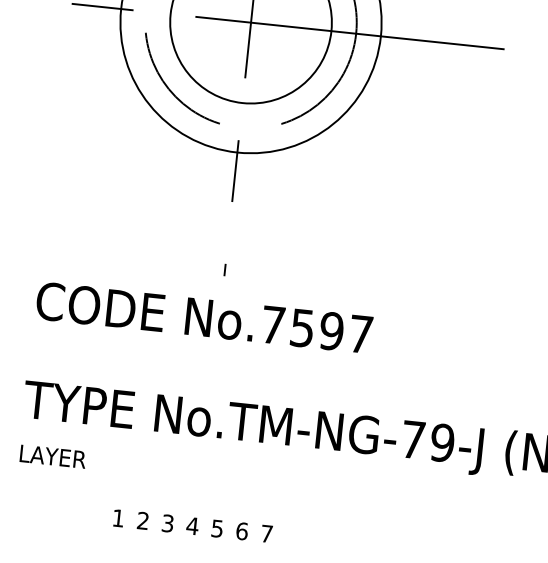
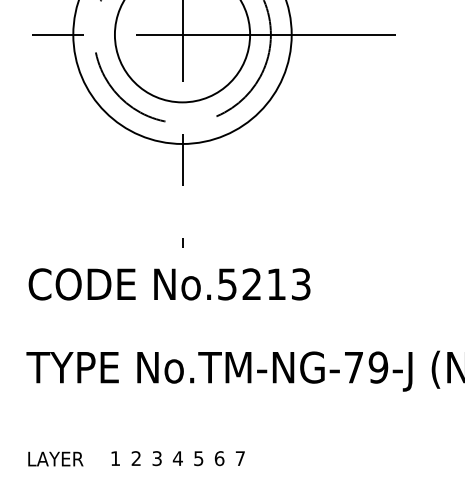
text: (317, 329) -> (264, 284), No.7597 -> No.5213
text: (52, 455) -> (55, 458), moved

